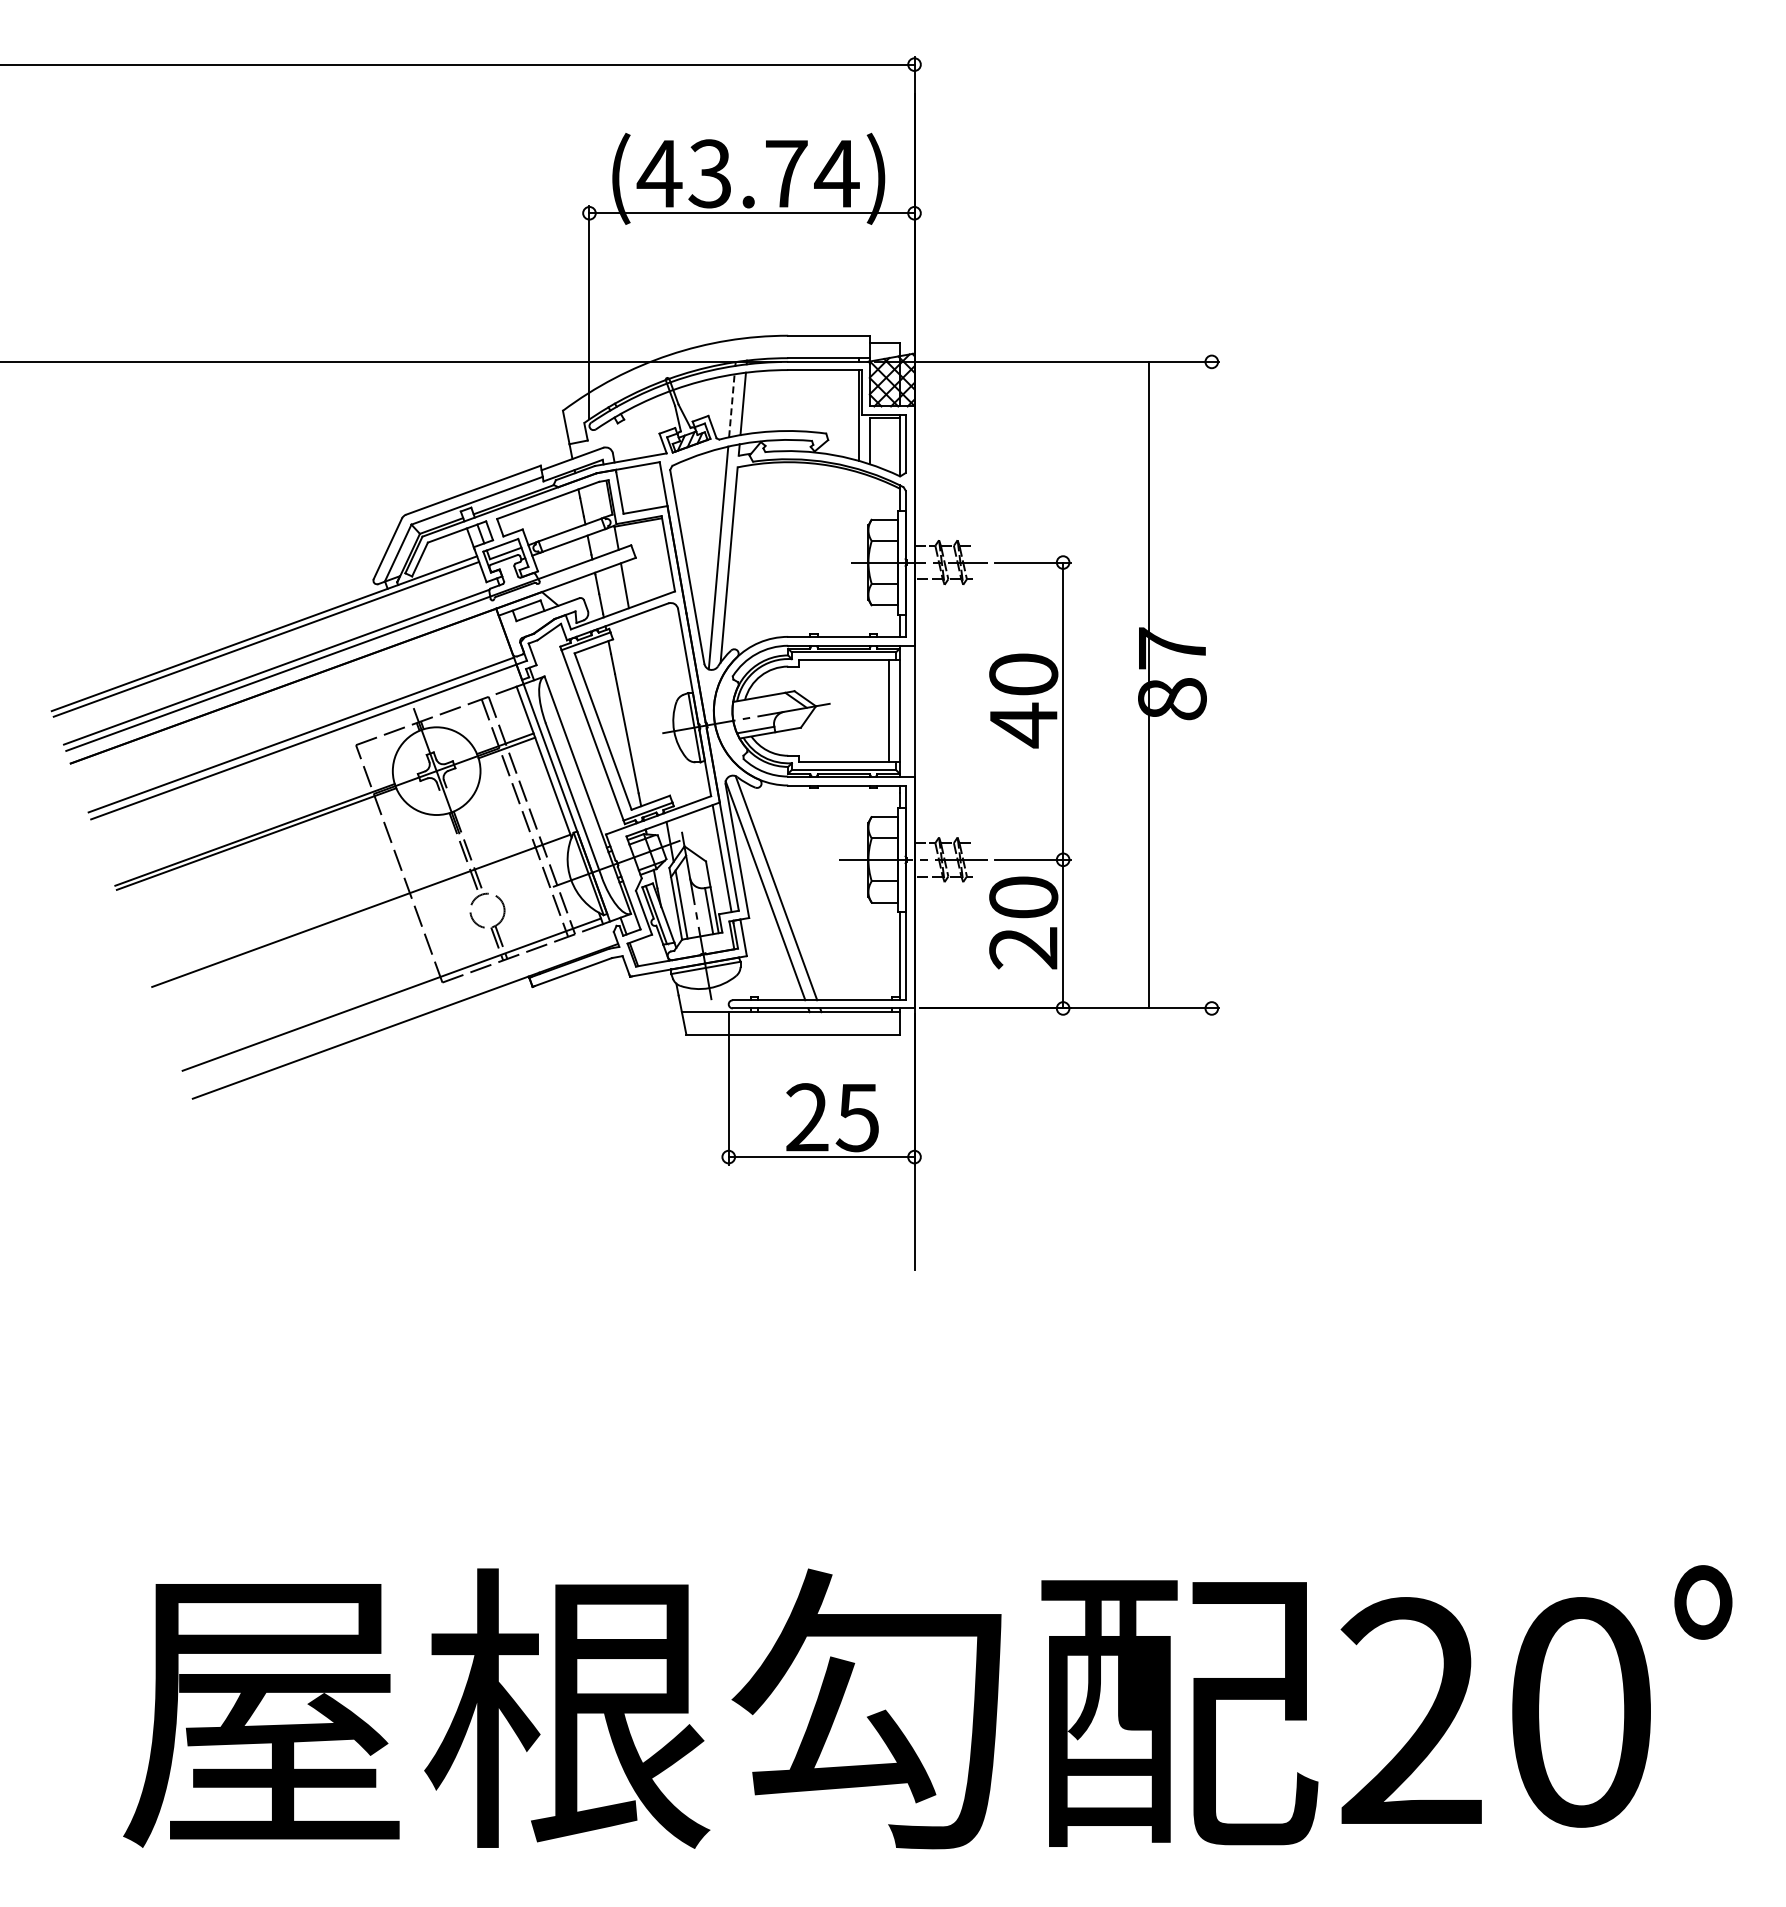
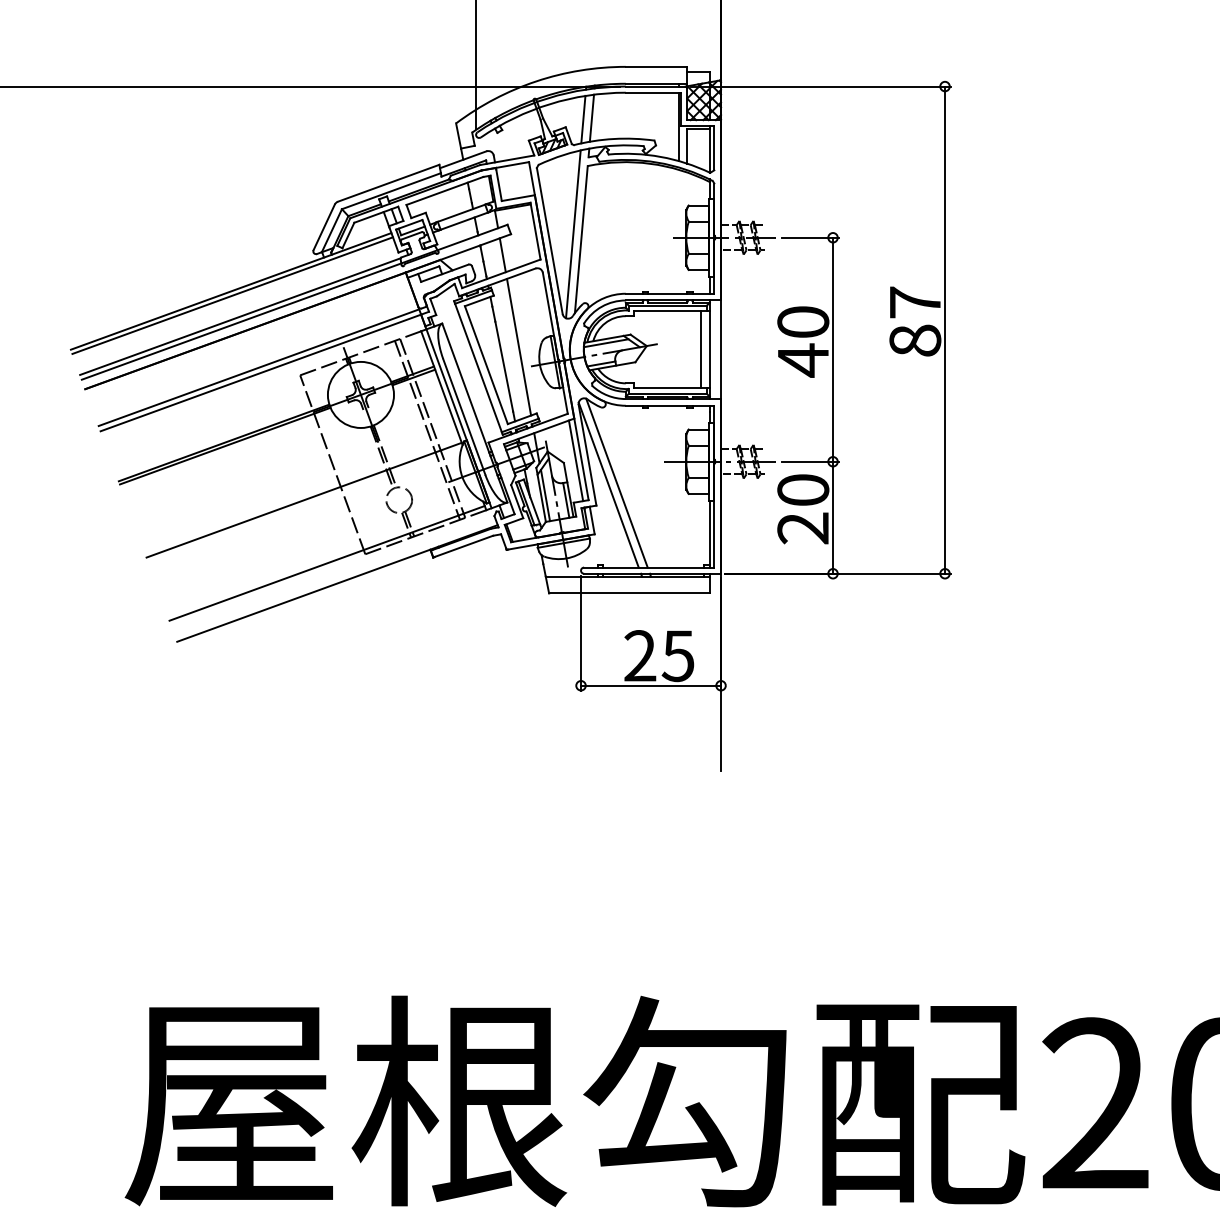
line: (731, 405) -> (583, 119), dashed -> solid
line: (1148, 684) -> (944, 329), moved
line: (761, 702) -> (605, 343), added
line: (646, 707) -> (519, 346), added

